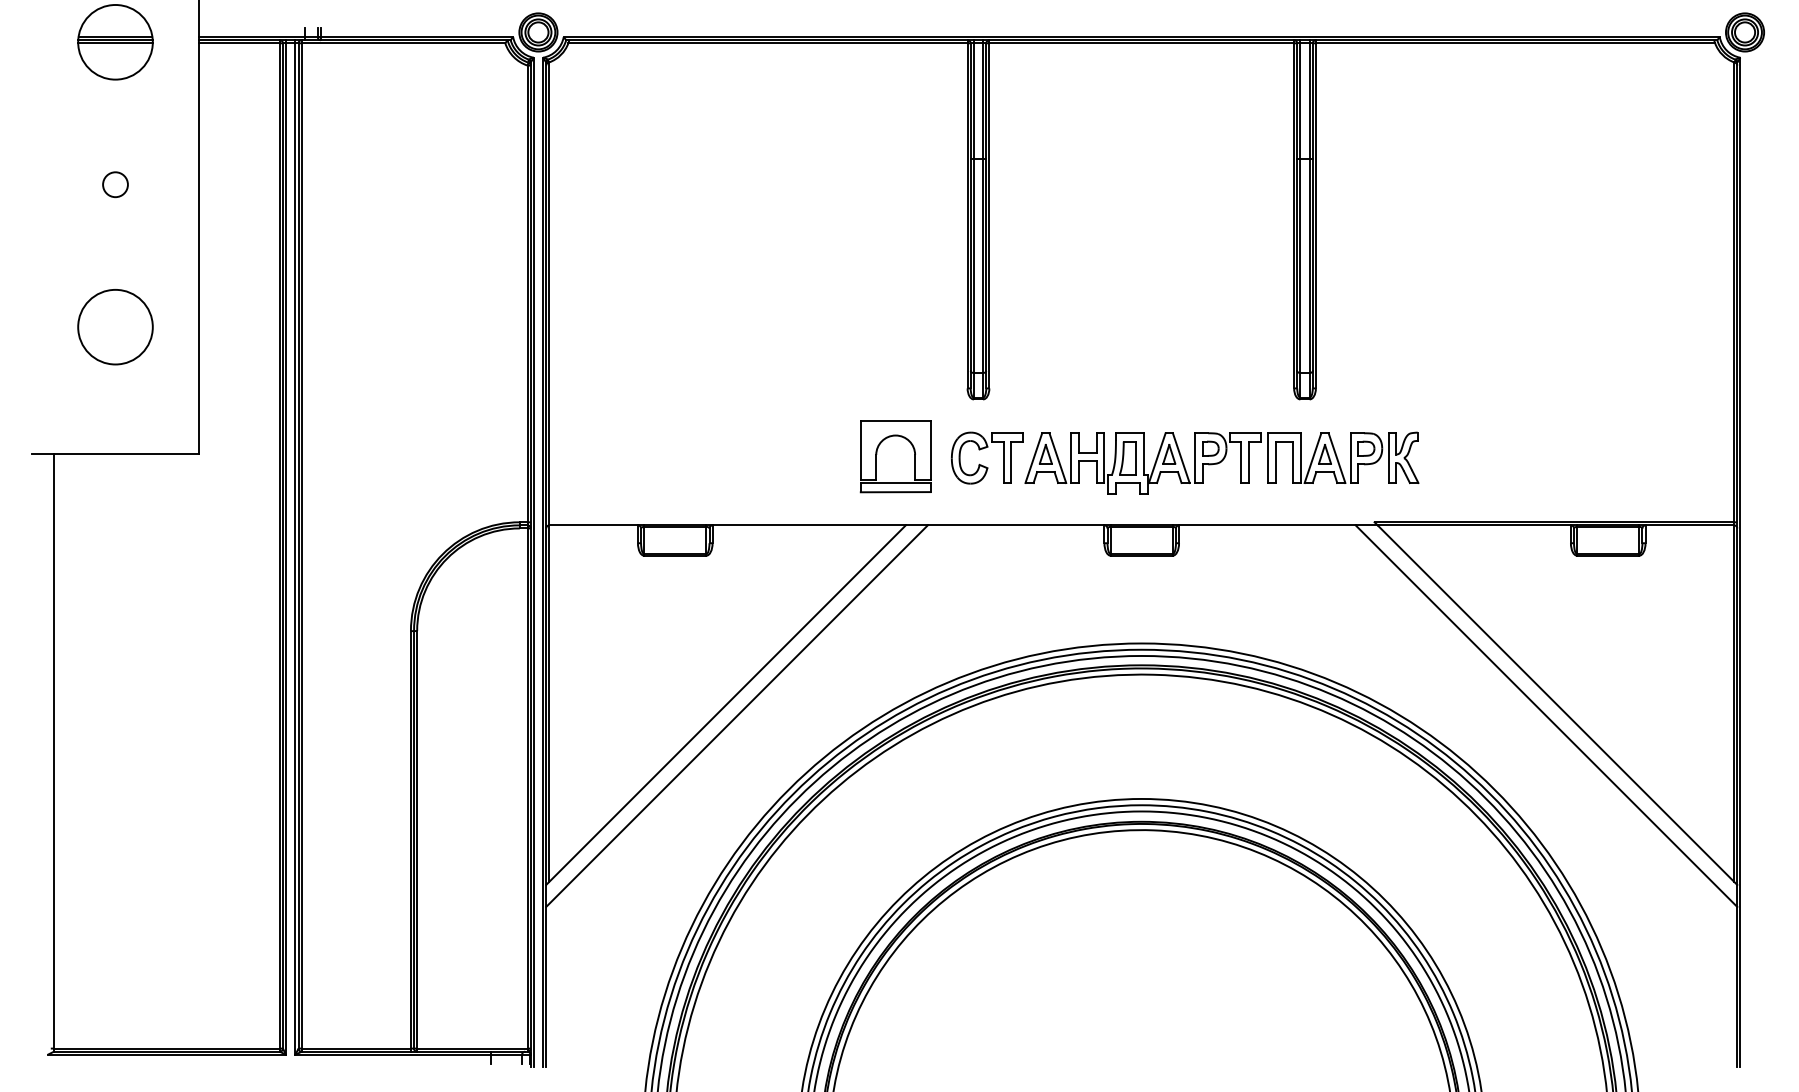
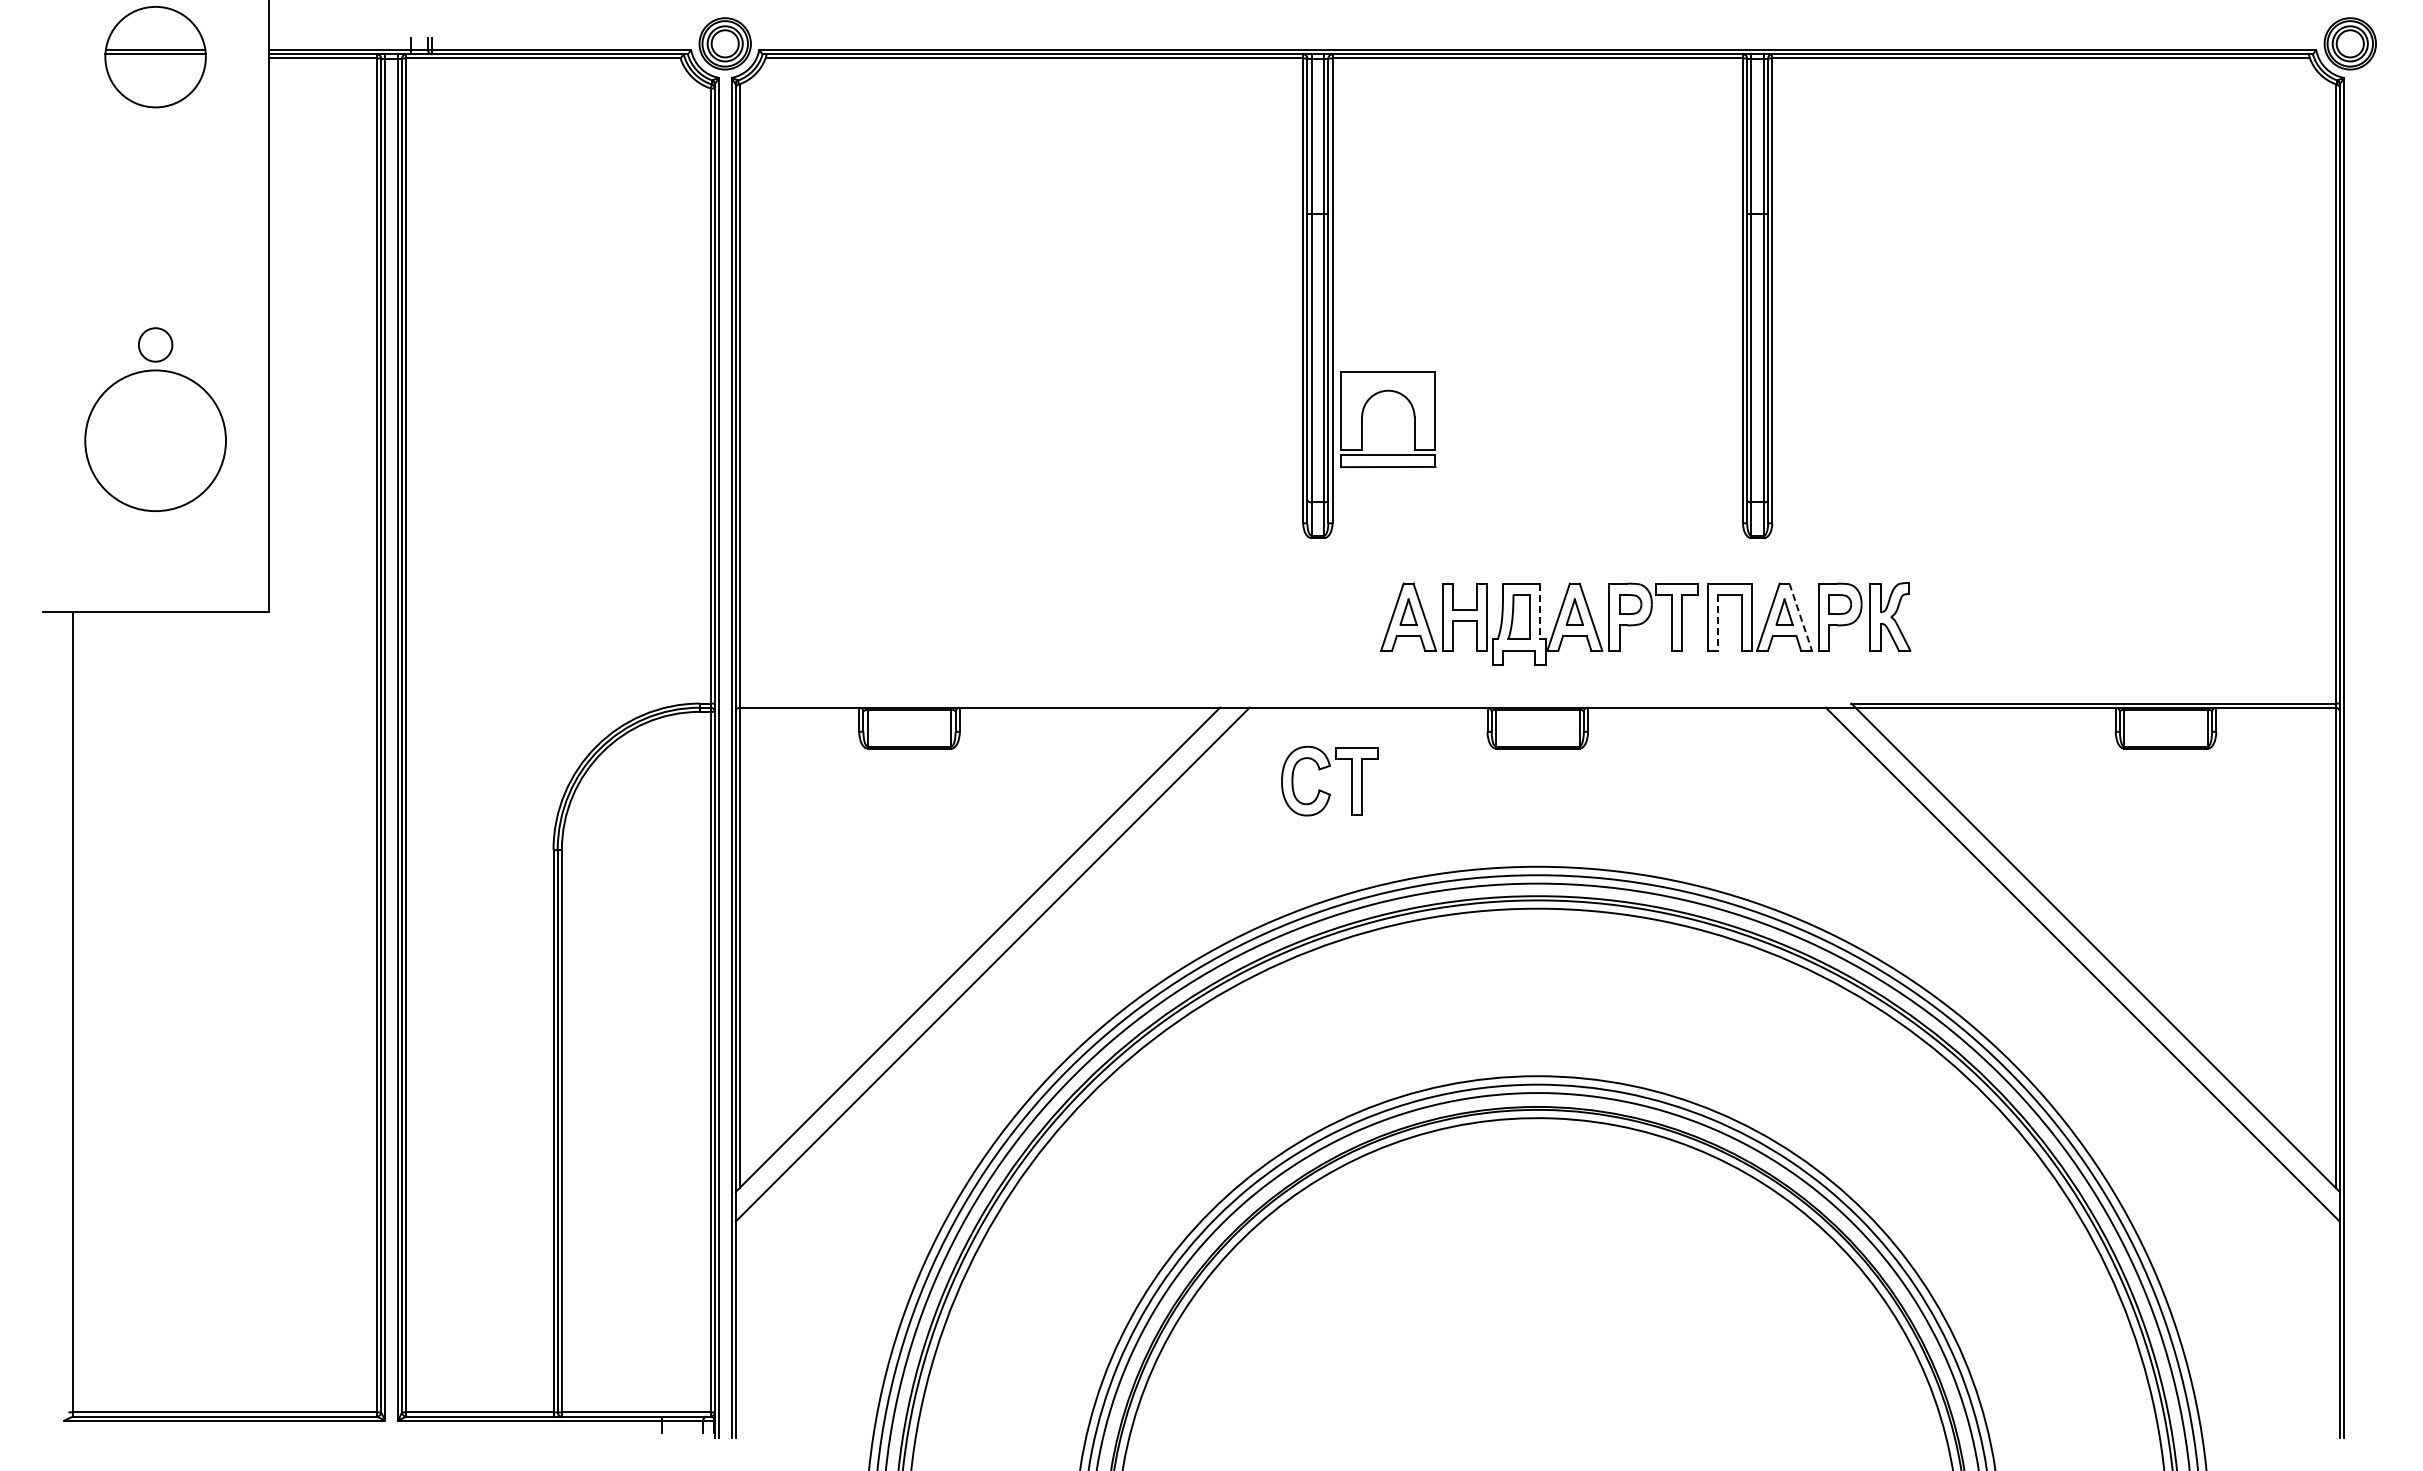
line: (115, 43) -> (155, 58), removed
circle: (115, 184) -> (155, 344), moved
circle: (115, 326) -> (155, 440), size x1.4
line: (1143, 453) -> (1540, 611), solid -> dashed
part: (877, 454) -> (1363, 416), moved
line: (1336, 458) -> (1800, 617), solid -> dashed
line: (1275, 462) -> (1718, 622), solid -> dashed
part: (984, 465) -> (1325, 791), moved

